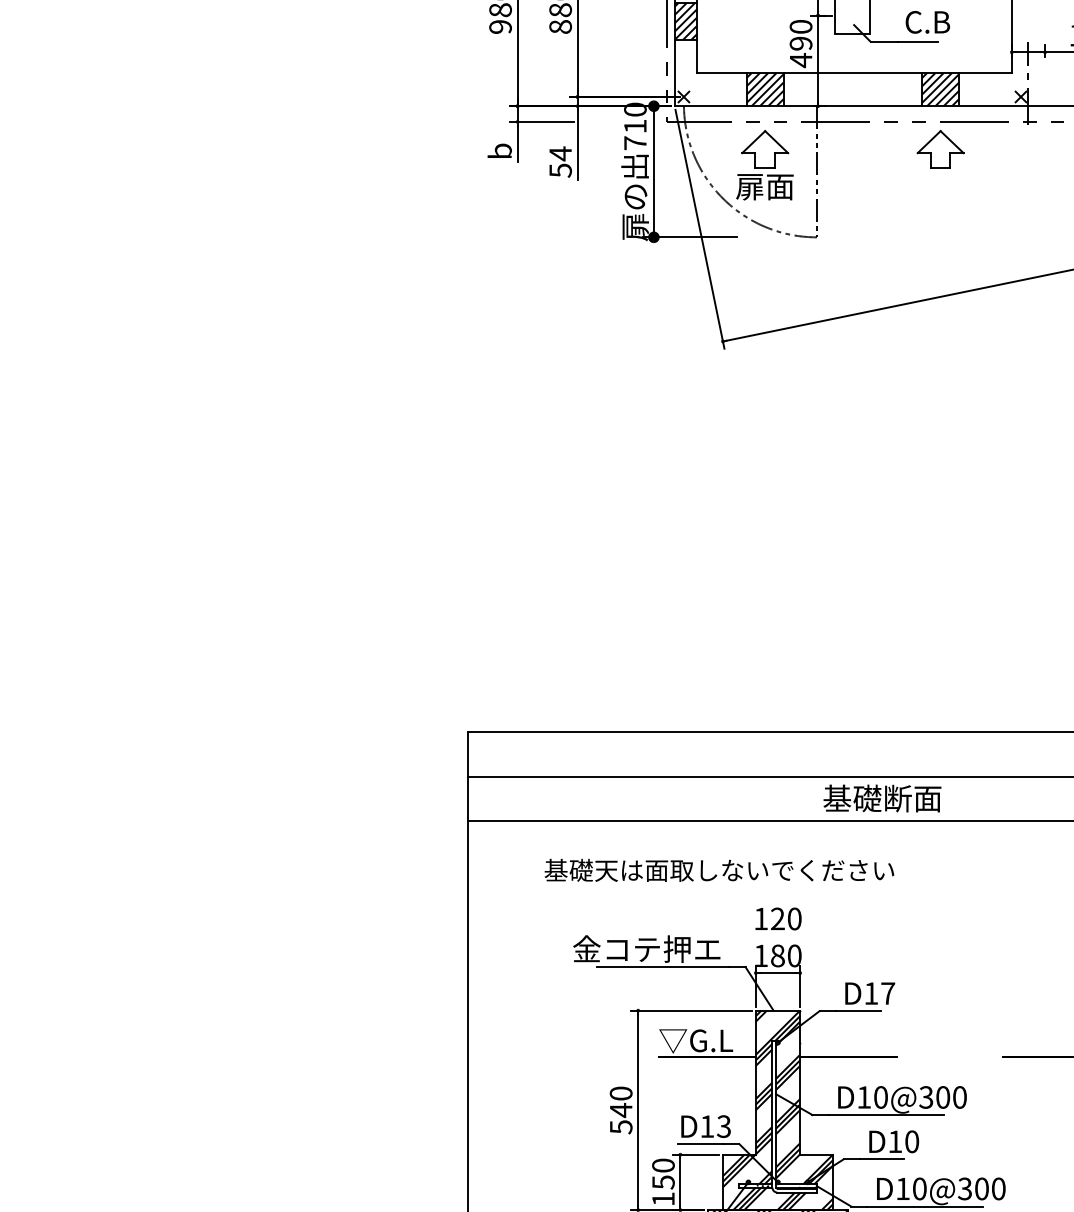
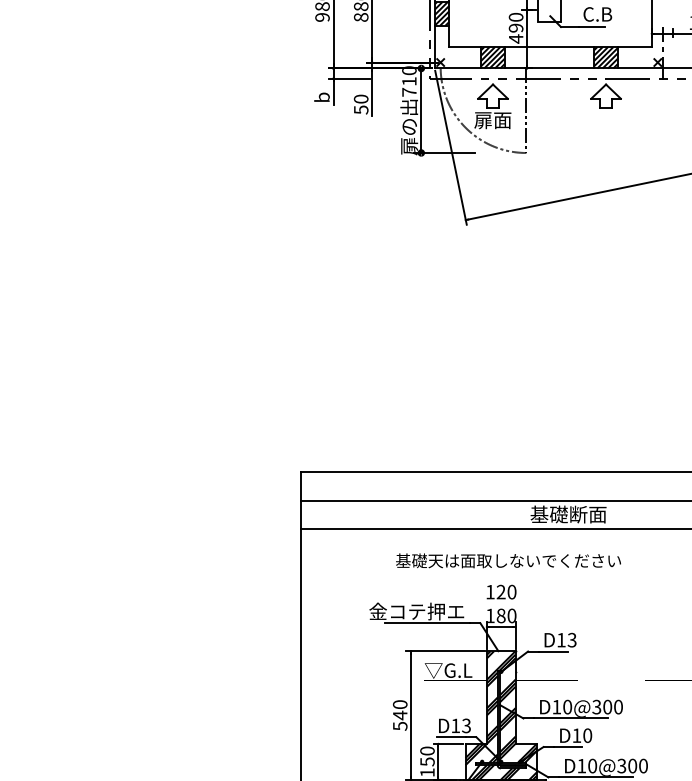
text: (559, 154) -> (360, 99), 54 -> 50
text: (719, 869) -> (508, 560), moved
text: (886, 992) -> (571, 639), D17 -> D13

